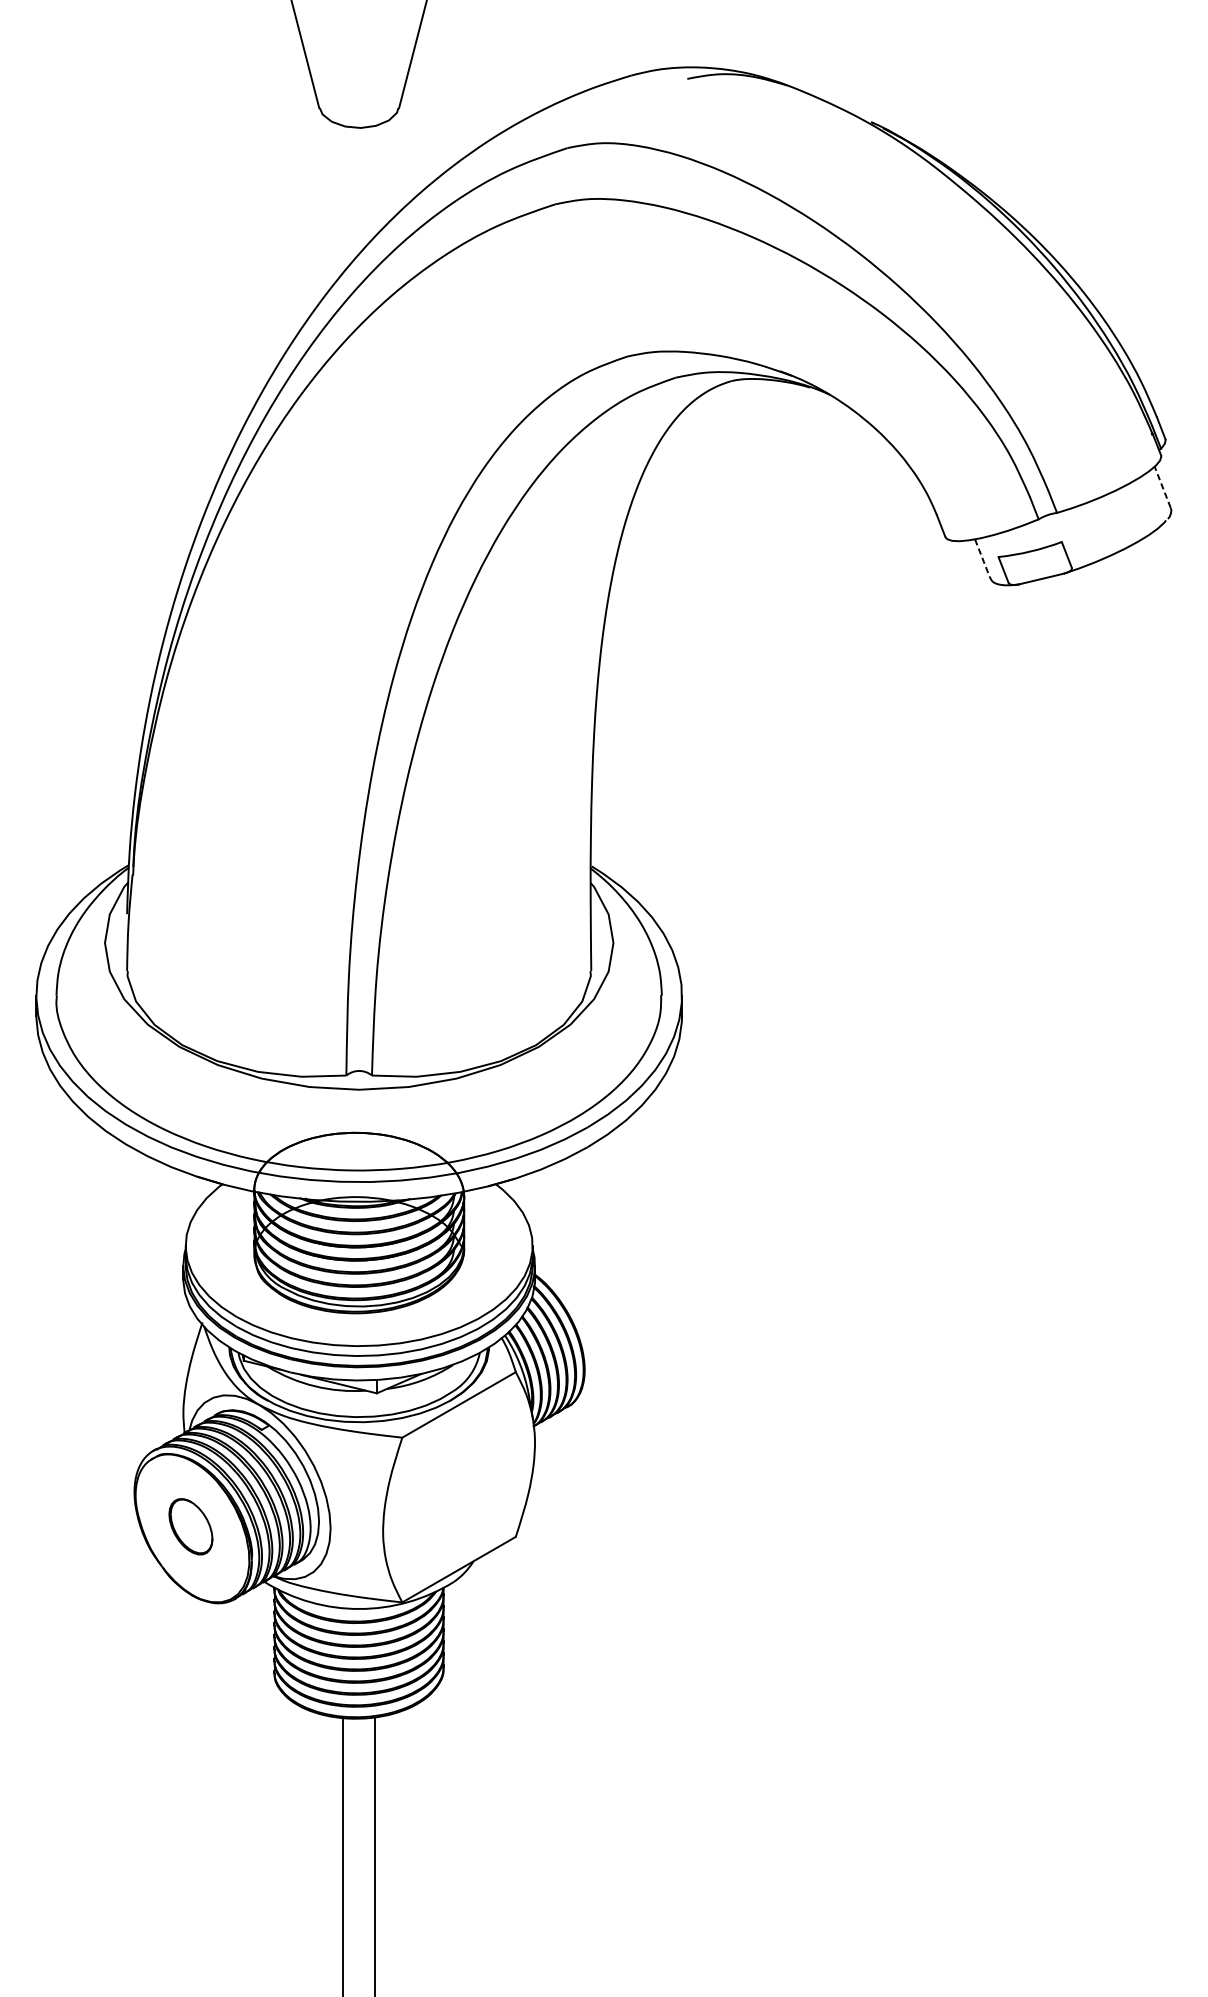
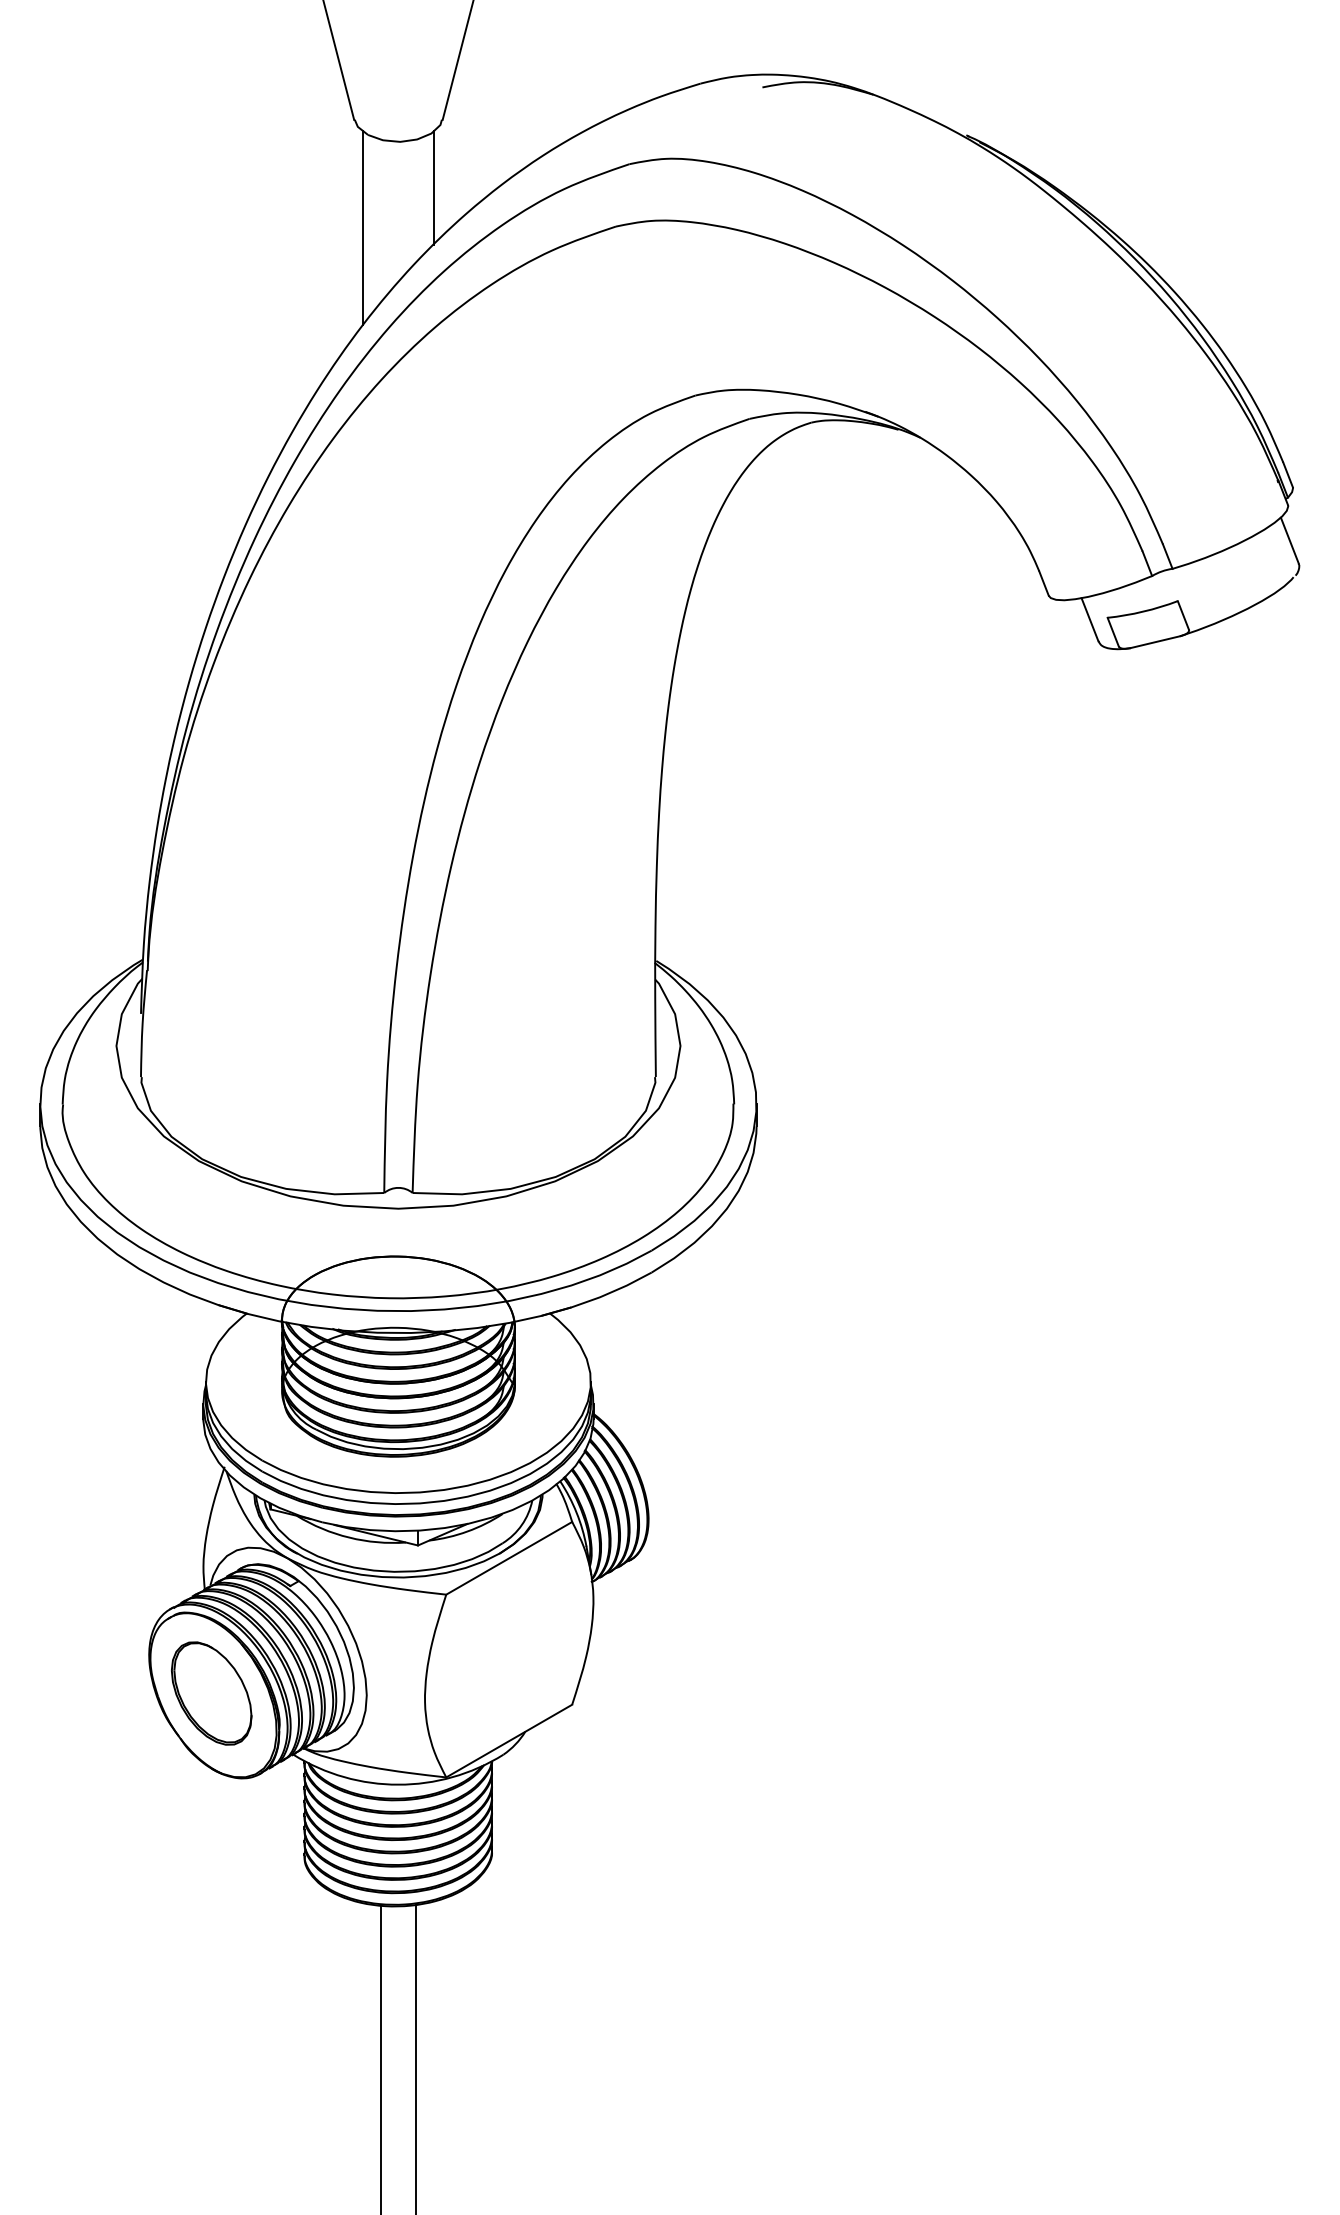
line: (391, 169) -> (434, 187), added
line: (326, 205) -> (362, 227), added
line: (1162, 486) -> (1289, 539), dashed -> solid
line: (983, 559) -> (1090, 620), dashed -> solid
part: (190, 1526) -> (211, 1693), size x1.67

